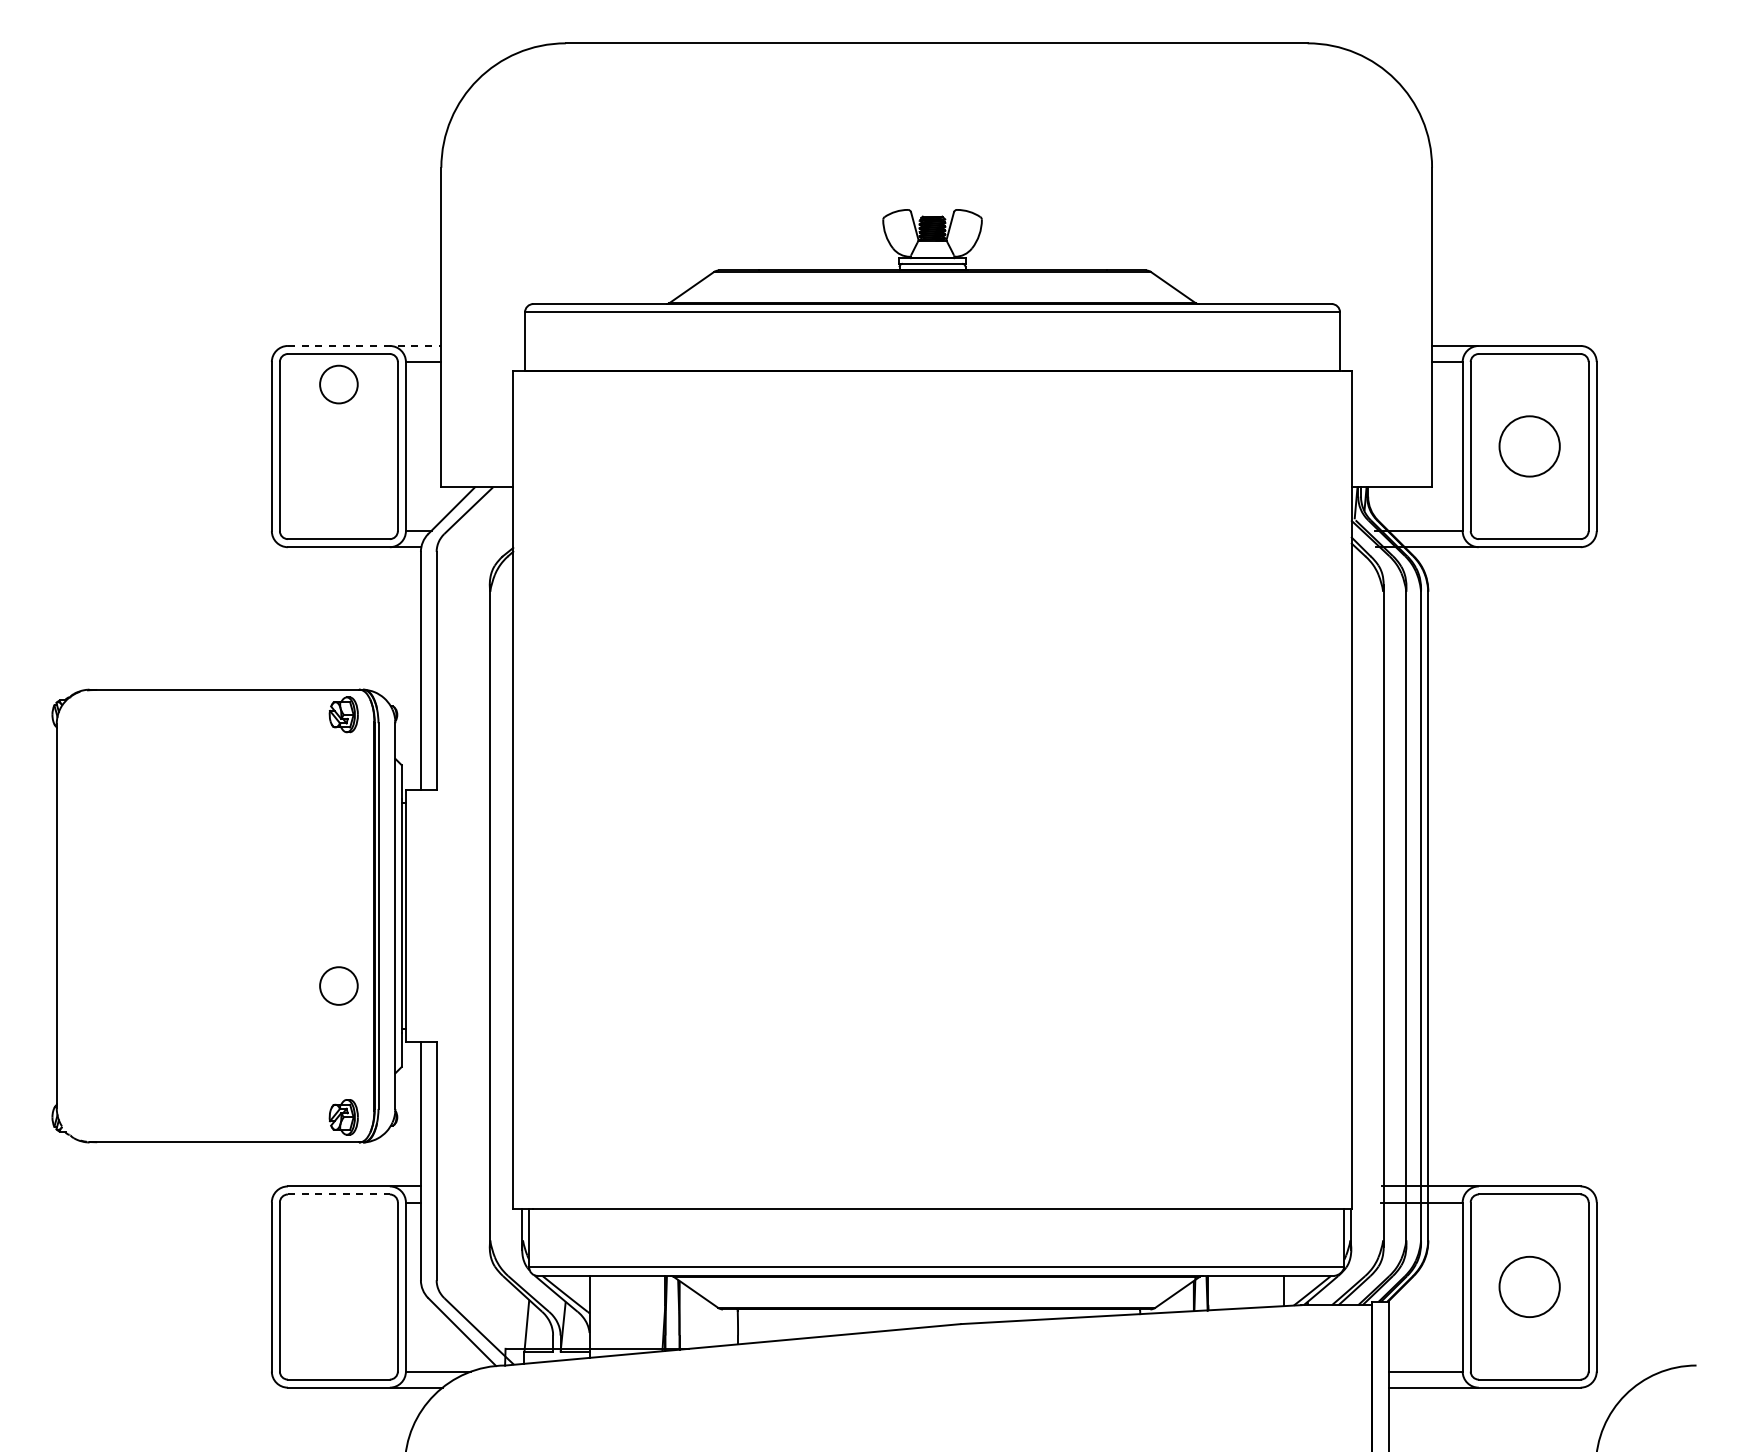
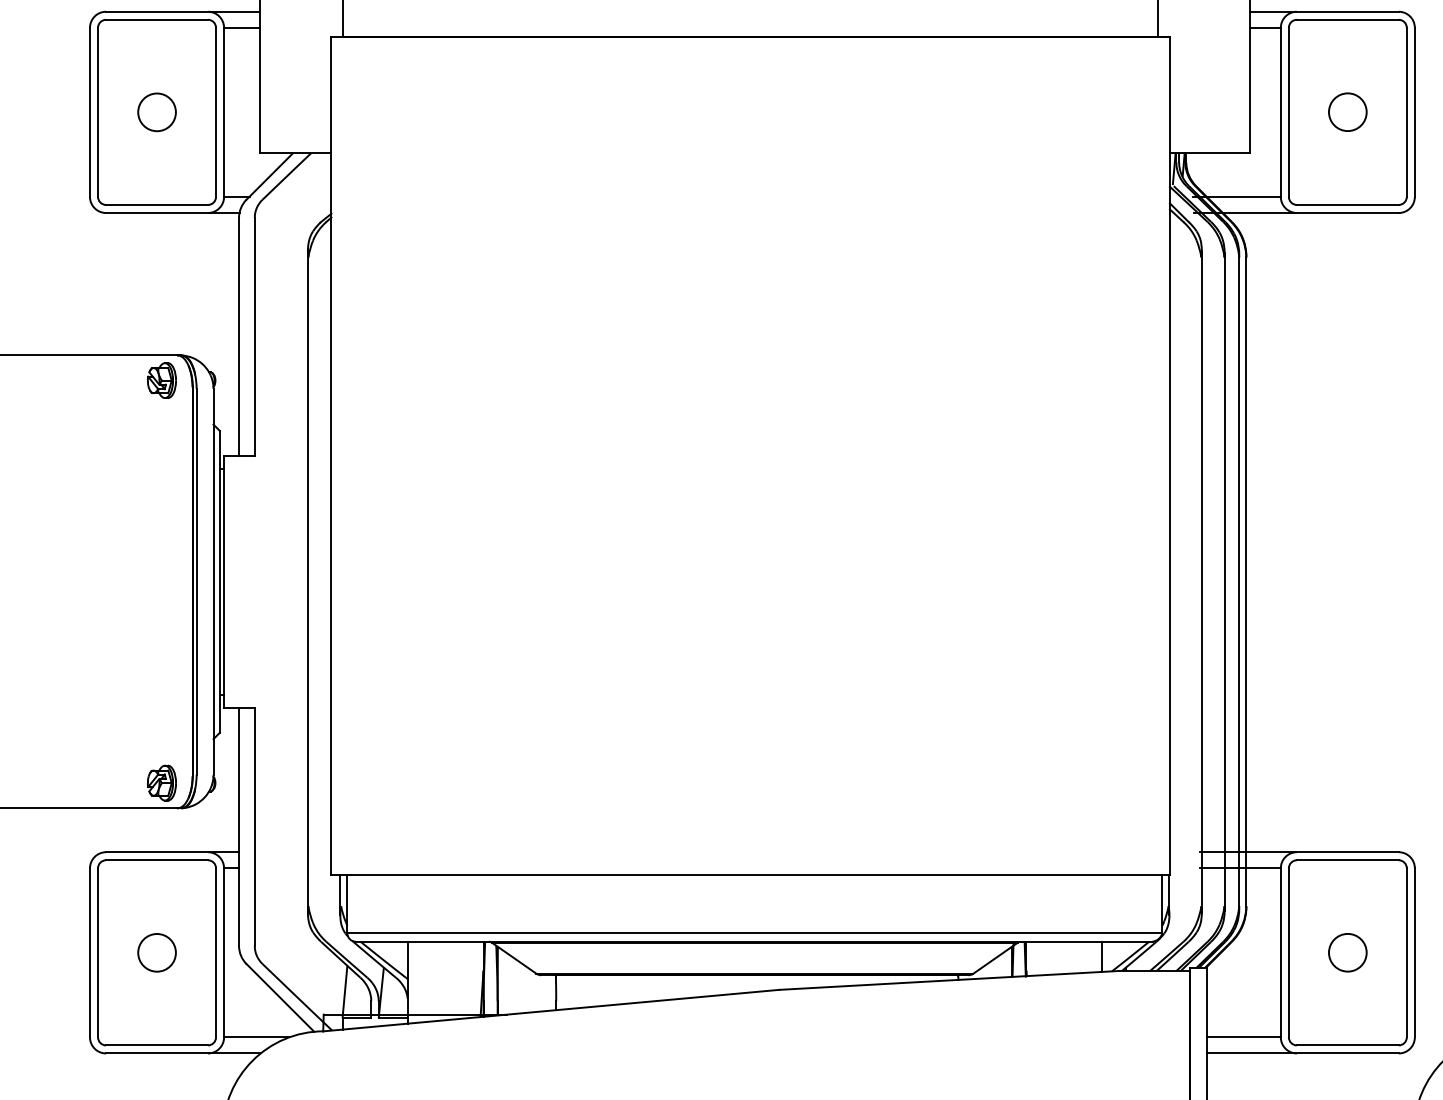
line: (364, 345) -> (182, 11), dashed -> solid
circle: (338, 384) -> (156, 112), moved
circle: (1529, 446) -> (1347, 112), size x0.62
circle: (338, 985) -> (156, 952), moved
line: (338, 1194) -> (156, 860), dashed -> solid
circle: (1529, 1286) -> (1347, 952), size x0.62

